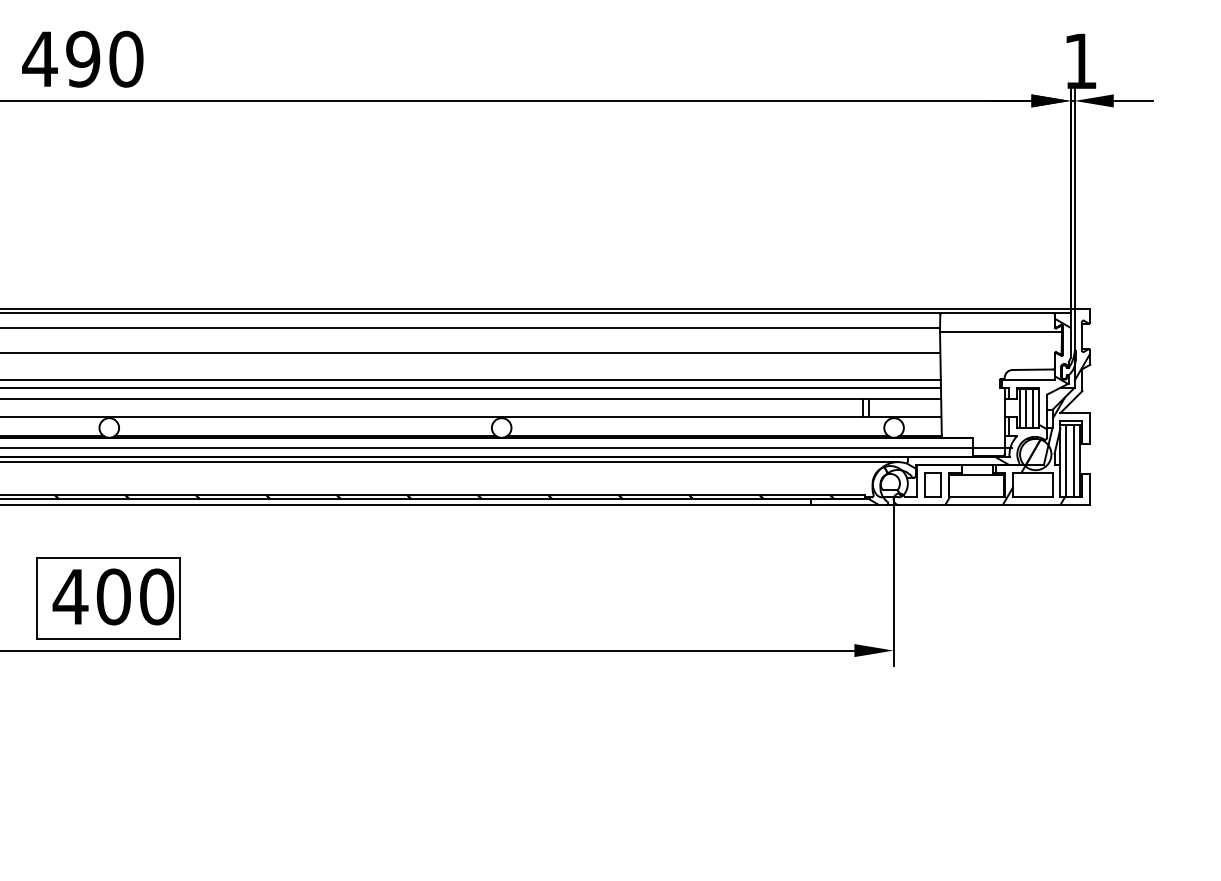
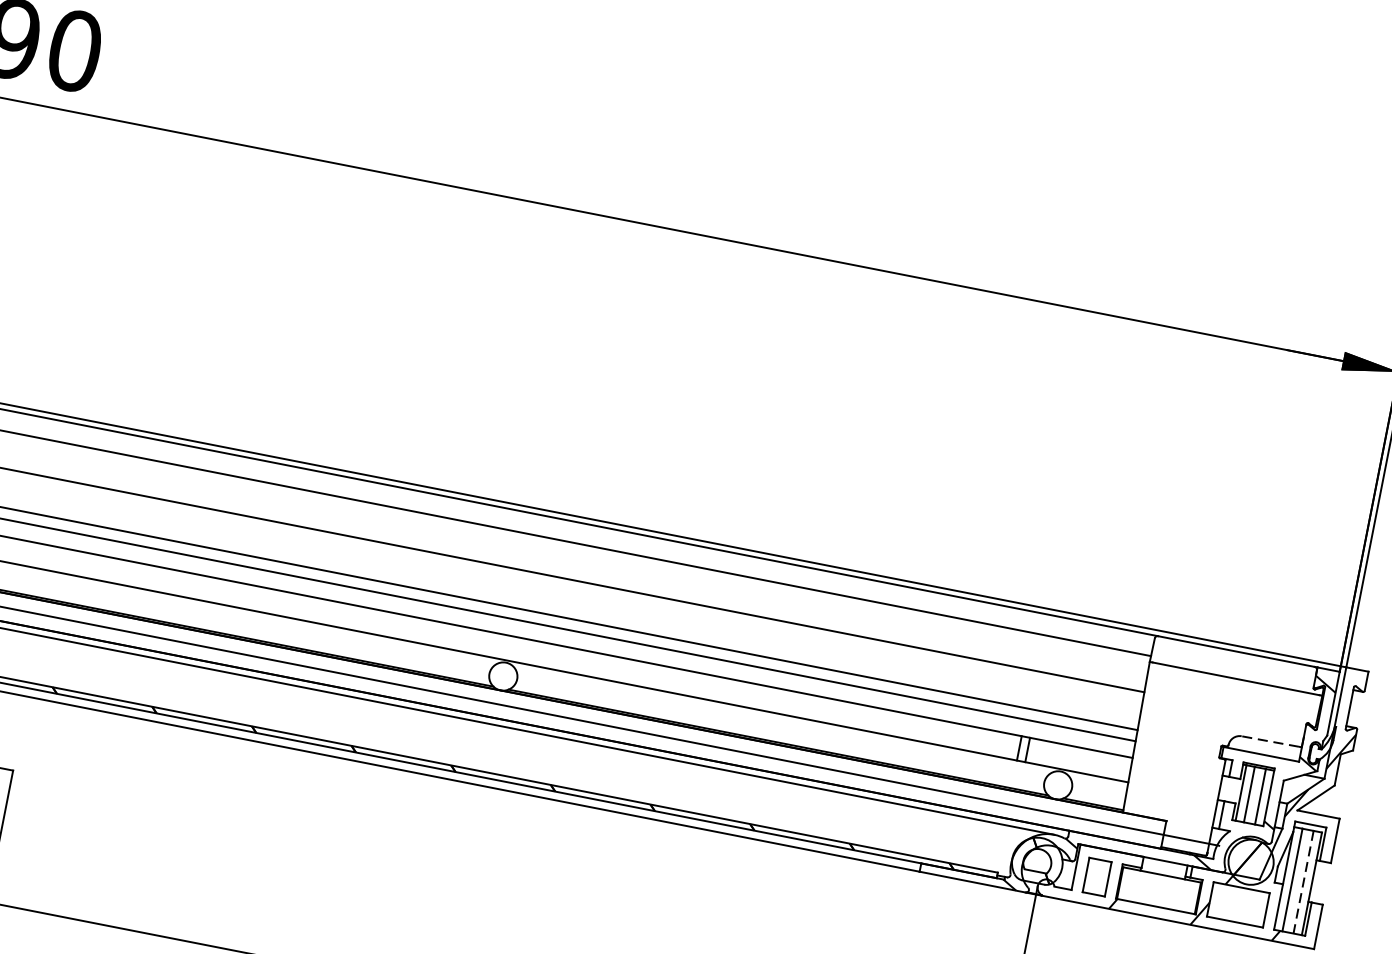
line: (1032, 369) -> (1270, 741), solid -> dashed
line: (1074, 461) -> (1303, 882), solid -> dashed

